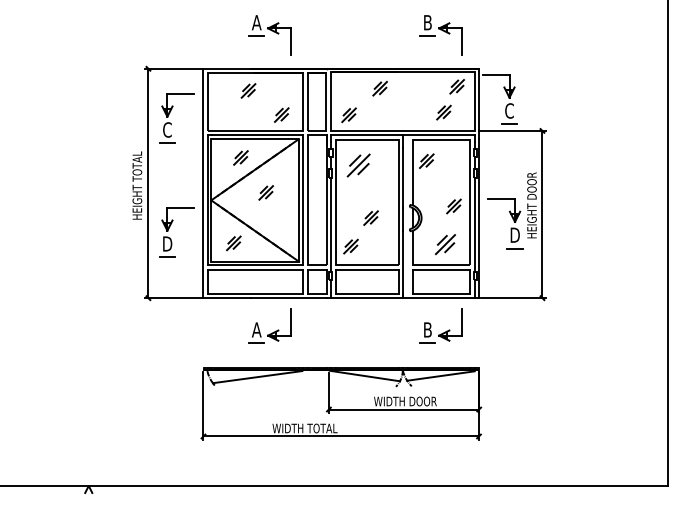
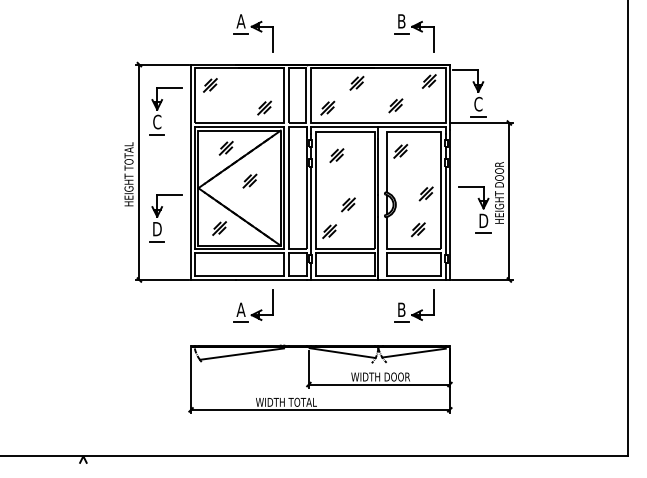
part: (248, 91) -> (210, 85), moved
part: (443, 112) -> (395, 105), moved
part: (358, 165) -> (336, 155), size x0.62
part: (445, 244) -> (418, 229), size x0.71

